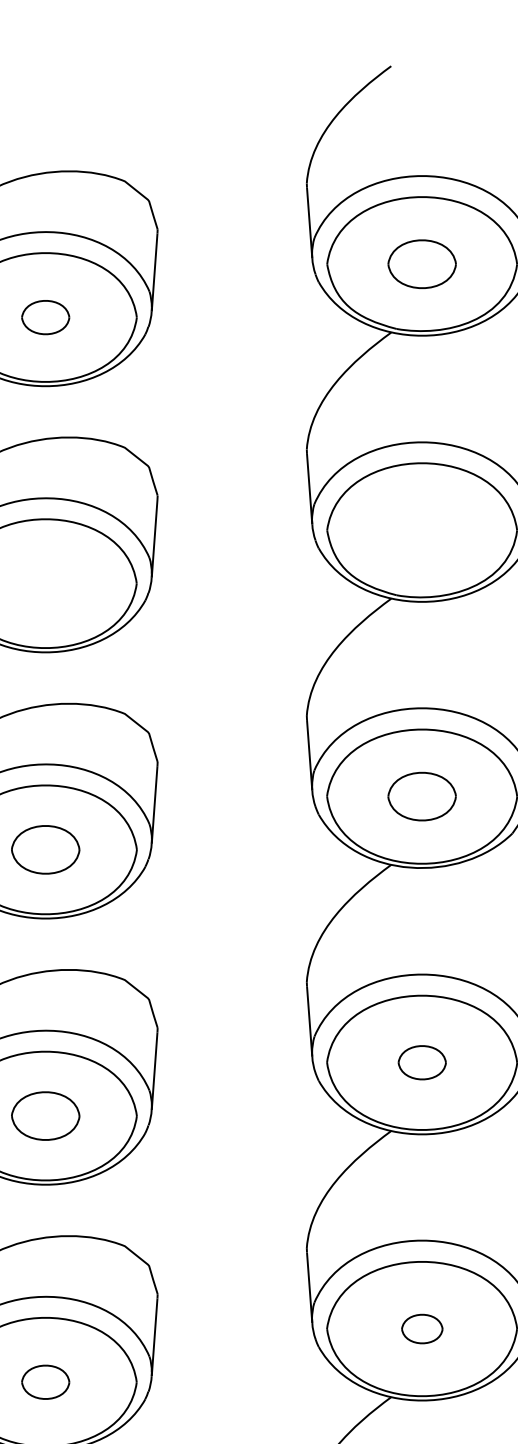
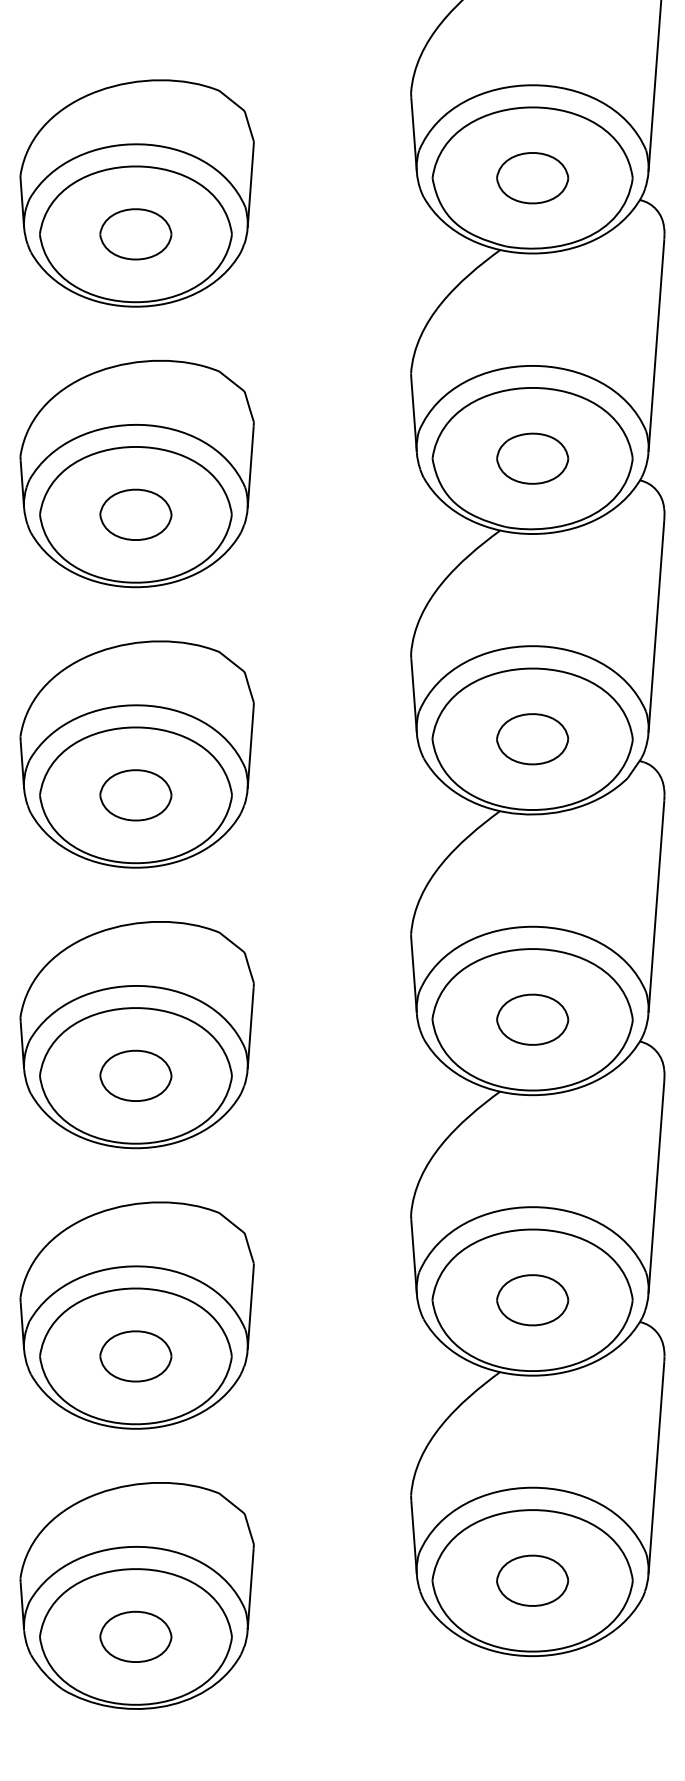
part: (45, 317) -> (135, 234), size x1.43
part: (422, 530) -> (532, 458), added
part: (45, 583) -> (135, 514), added
part: (422, 1062) -> (532, 1019), size x1.43
part: (422, 1329) -> (532, 1300), size x1.67
part: (45, 1382) -> (135, 1356), size x1.43

